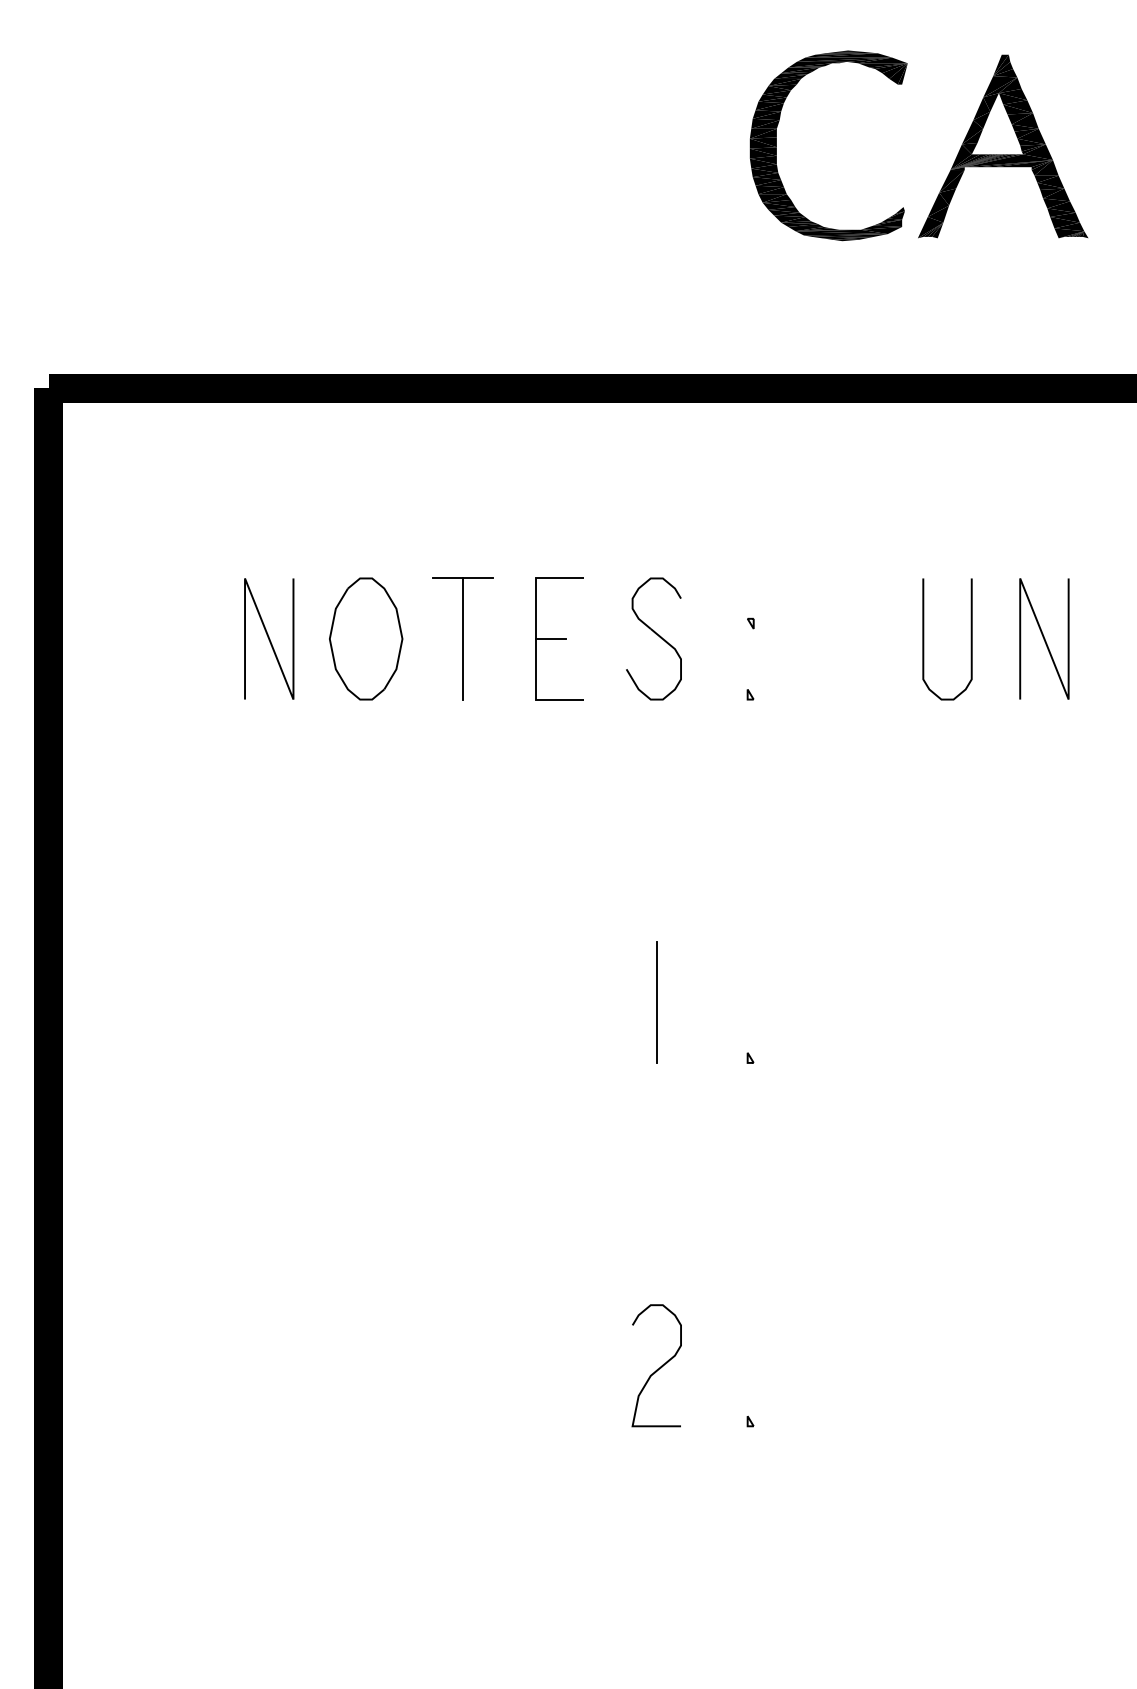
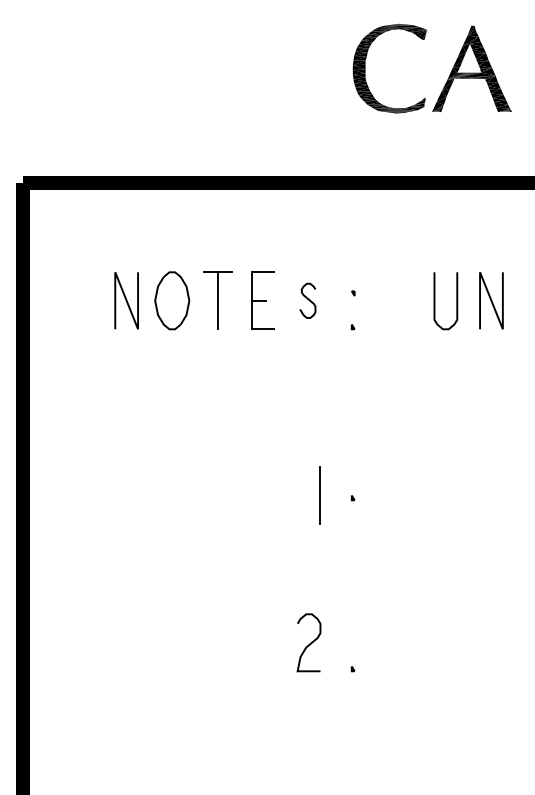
part: (653, 638) -> (307, 300), size x0.6
line: (655, 1001) -> (319, 495), moved

